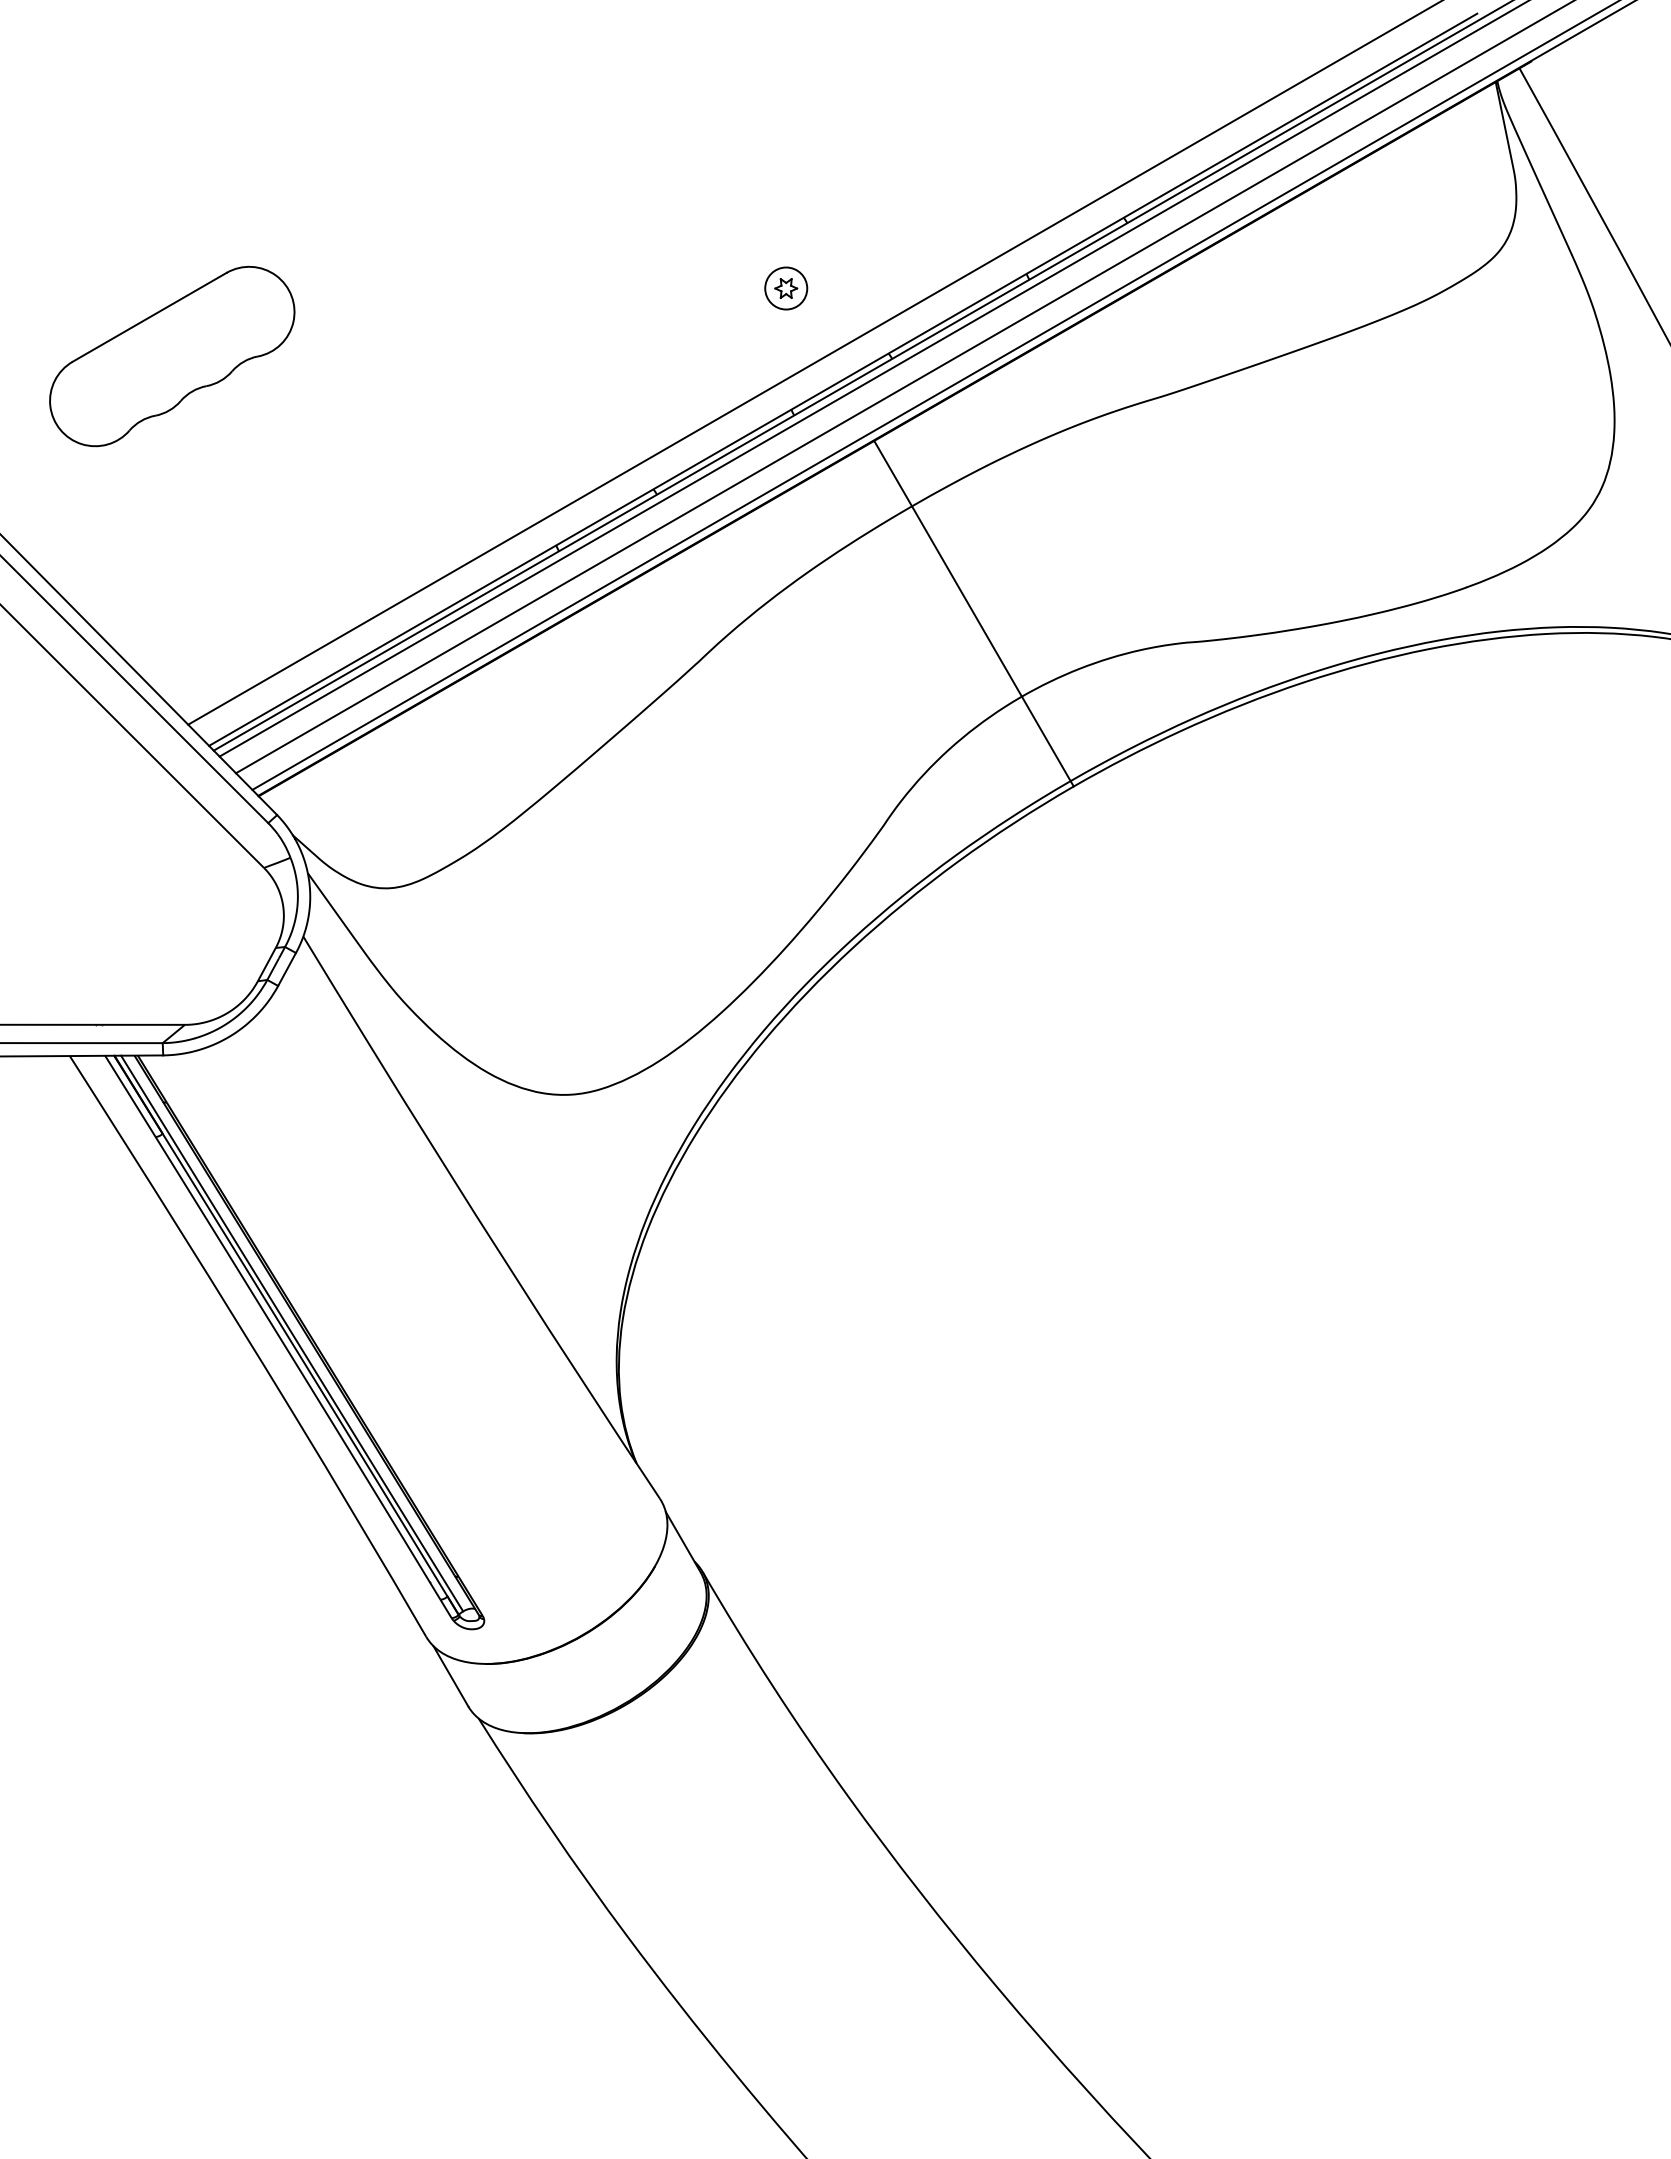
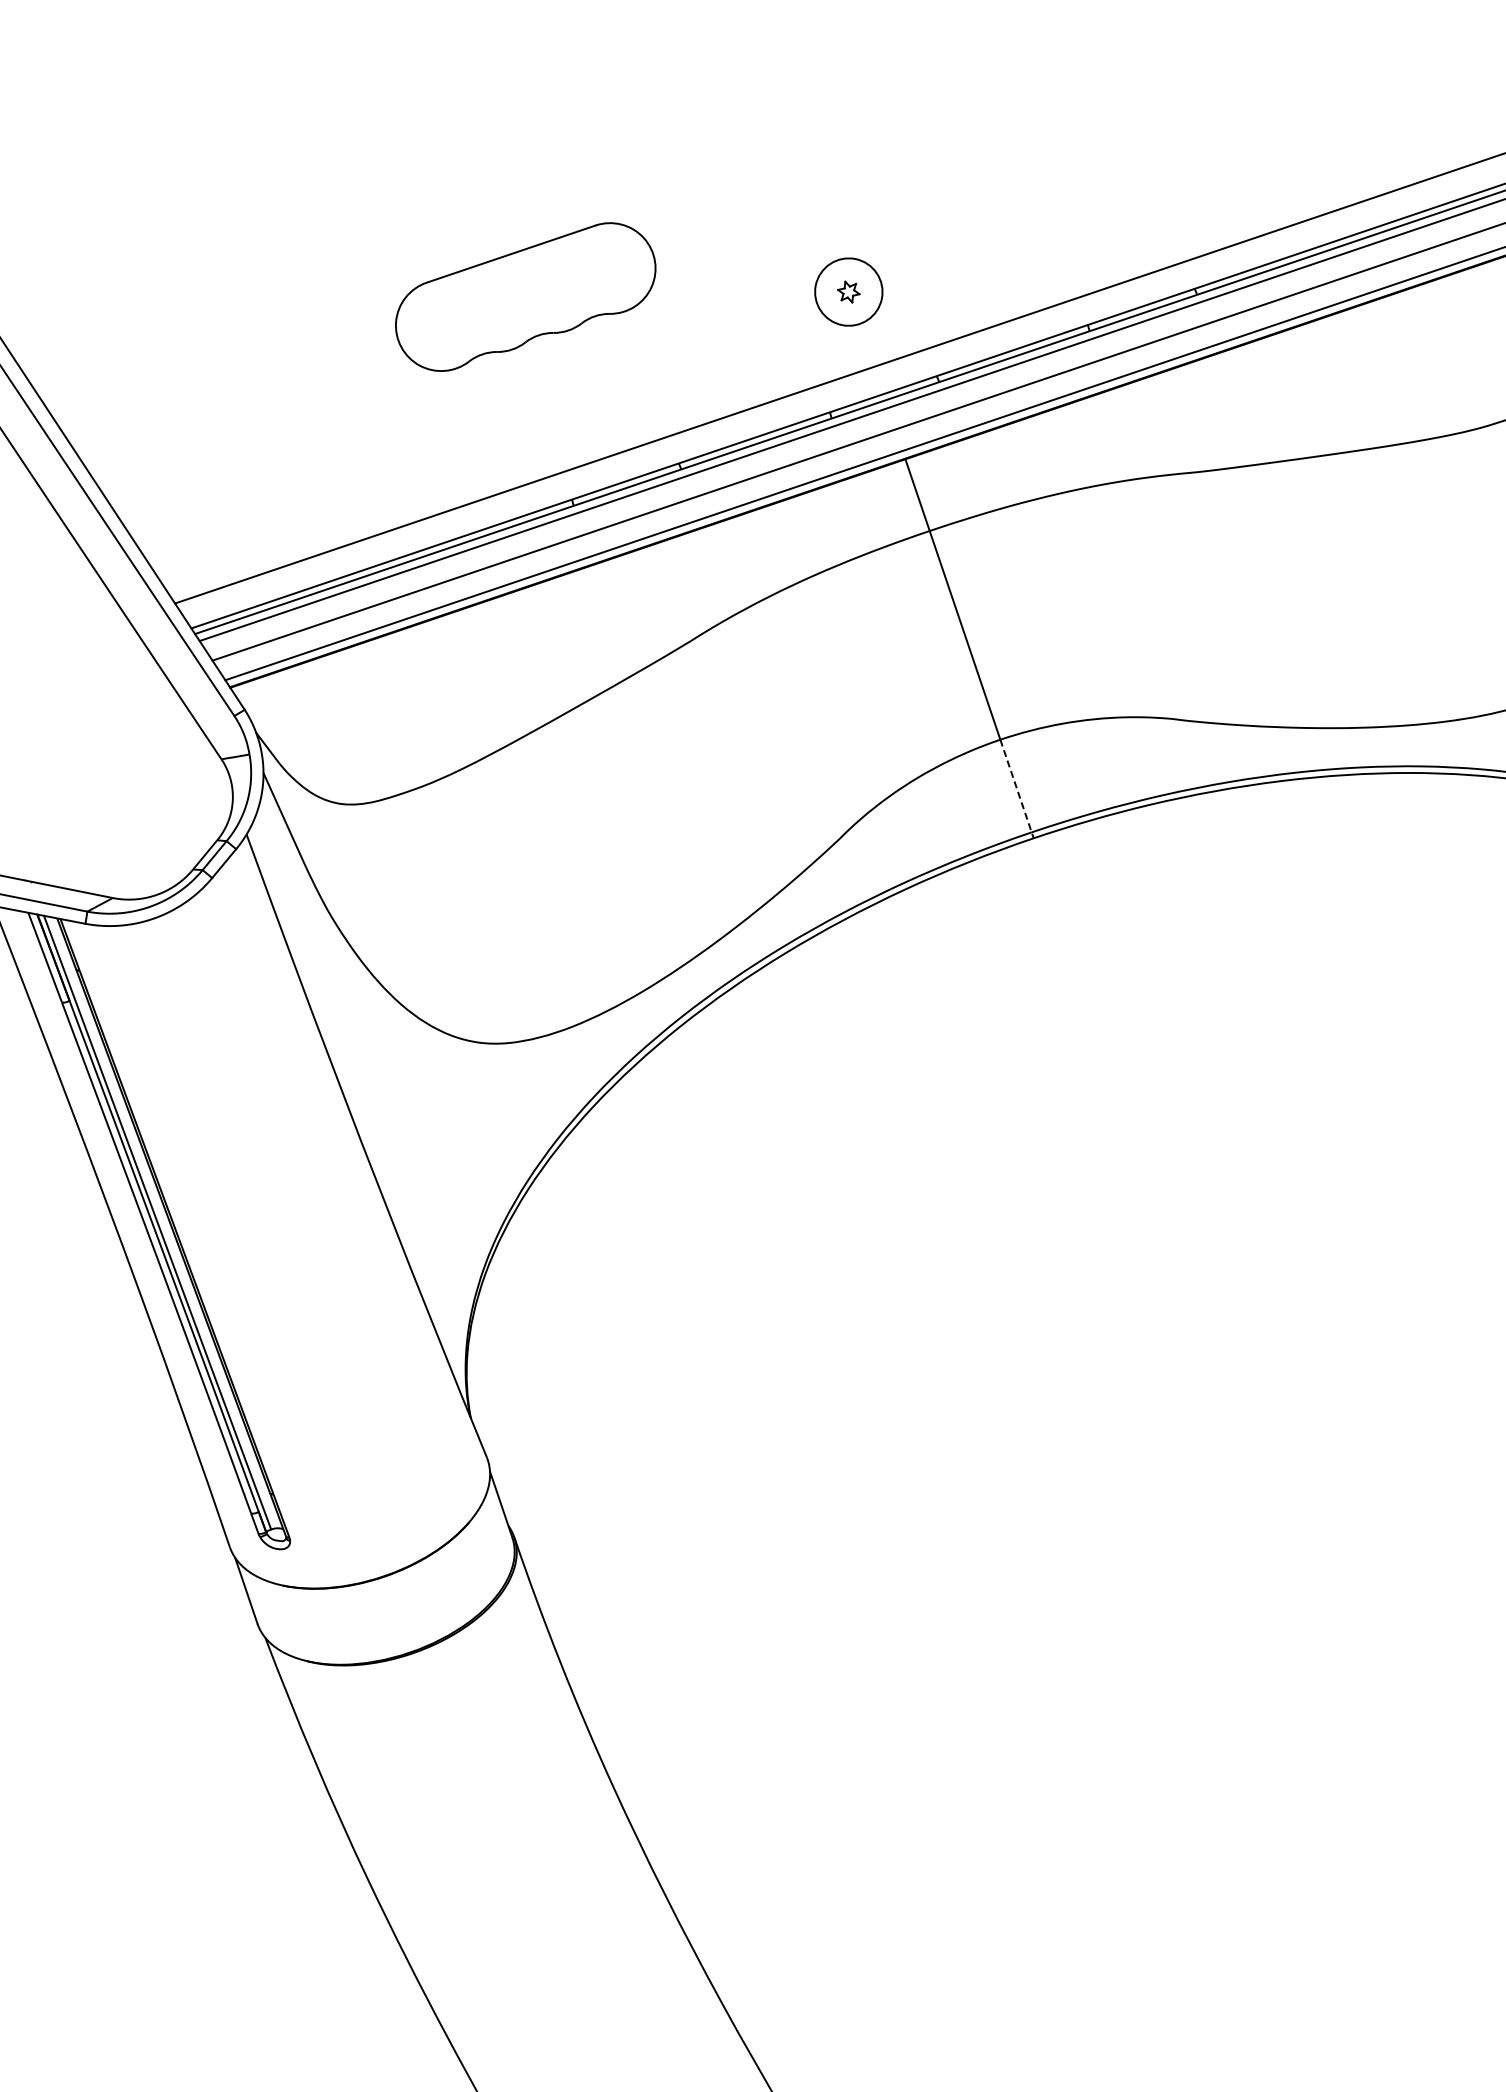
circle: (786, 288) -> (849, 292), size x1.6
part: (172, 356) -> (525, 297), moved
line: (1047, 741) -> (1016, 788), solid -> dashed

